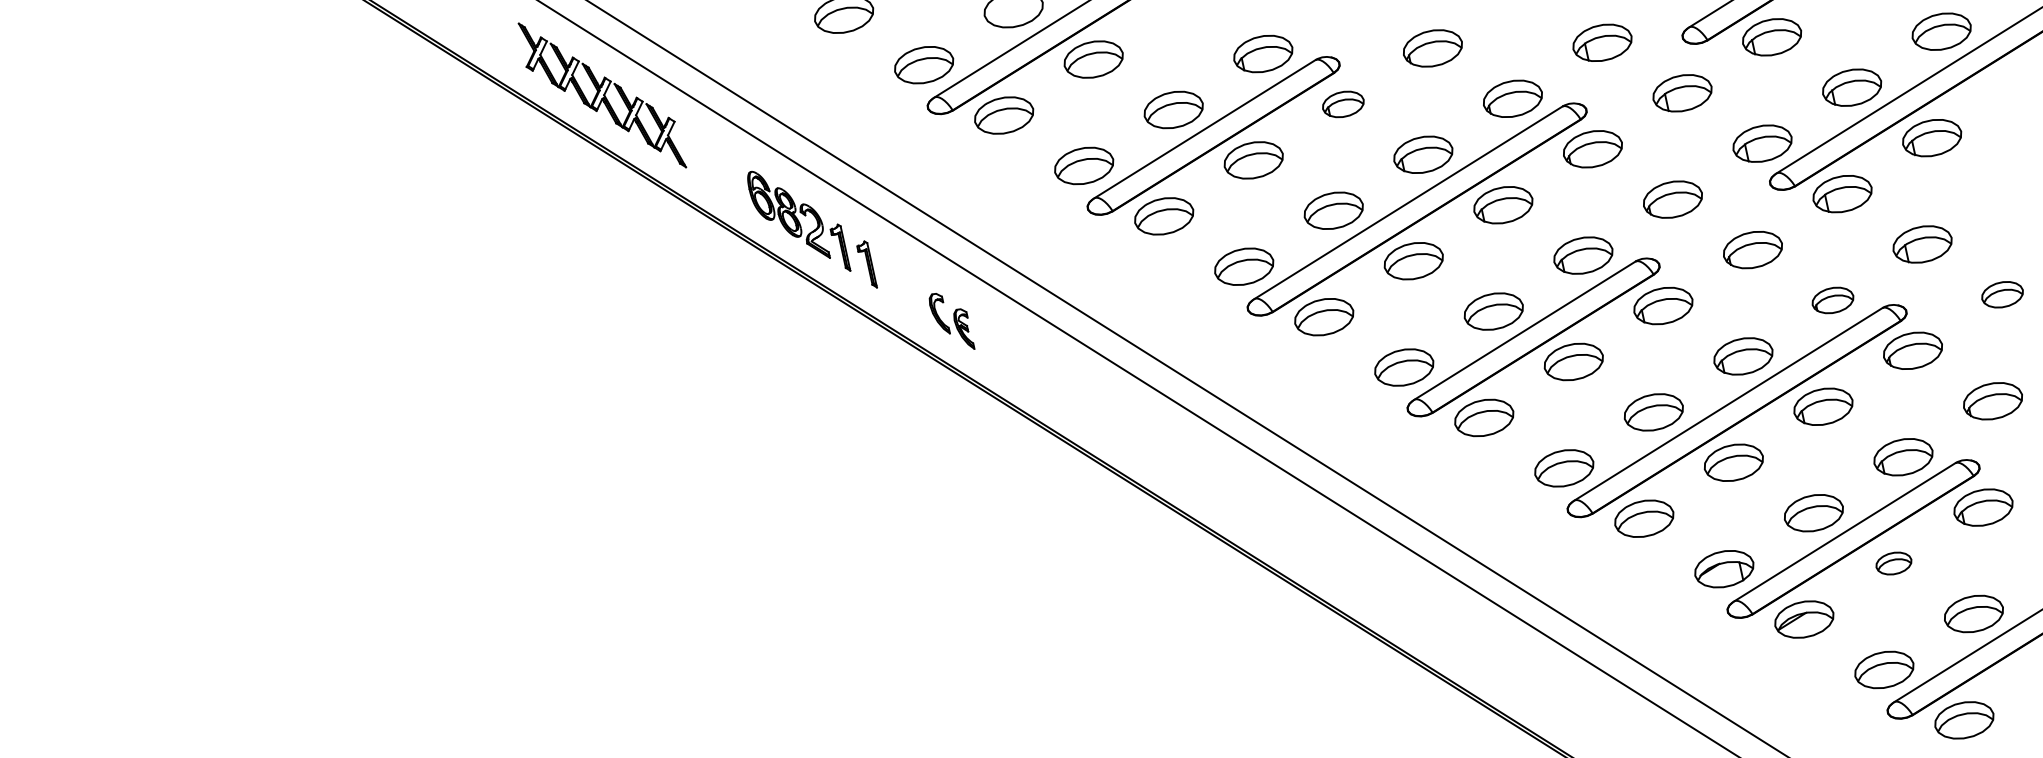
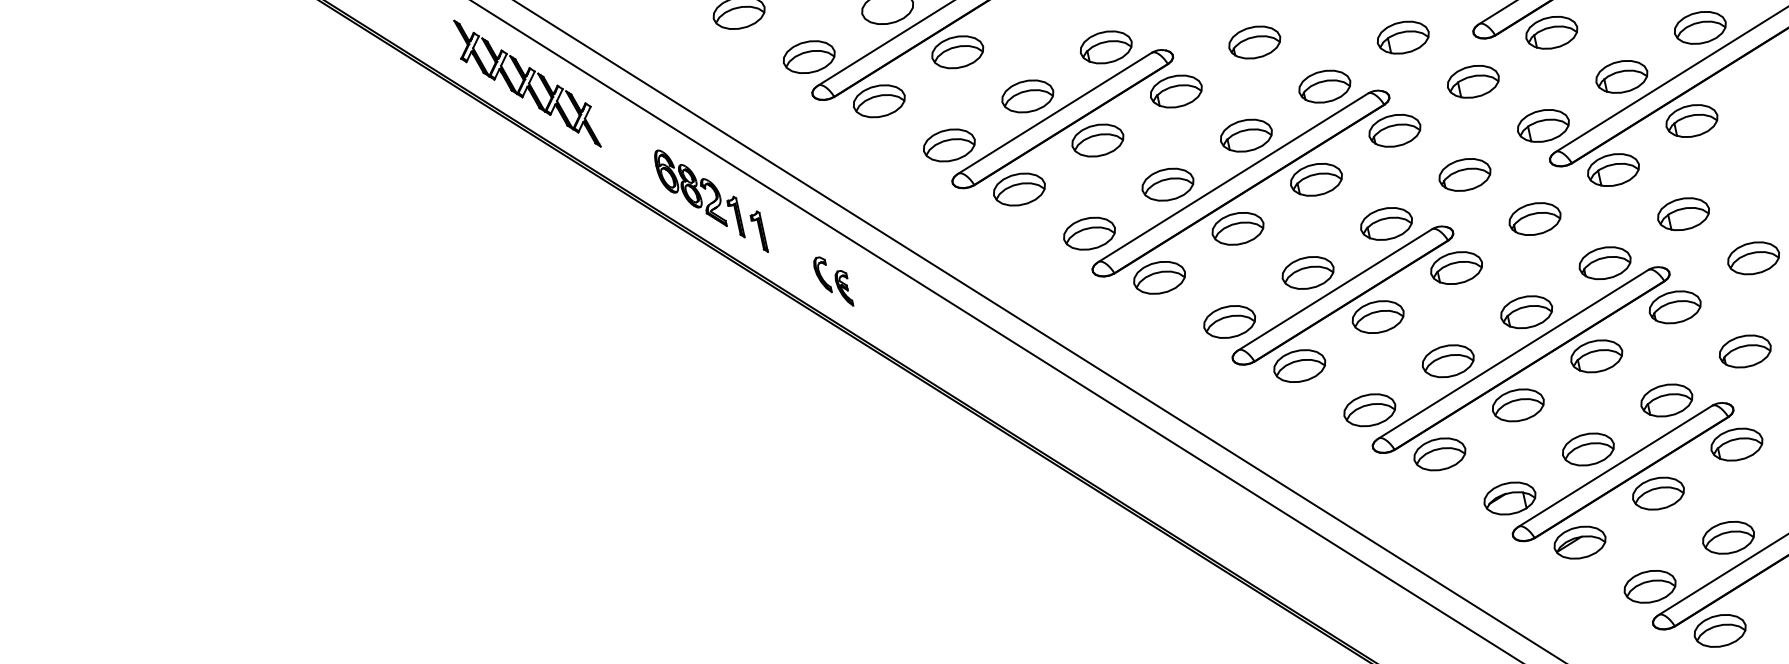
part: (1343, 104) -> (1176, 91), size x1.43
part: (2002, 294) -> (1753, 258), size x1.43
part: (1832, 300) -> (1604, 263), size x1.43
part: (1893, 563) -> (1658, 493), size x1.67

